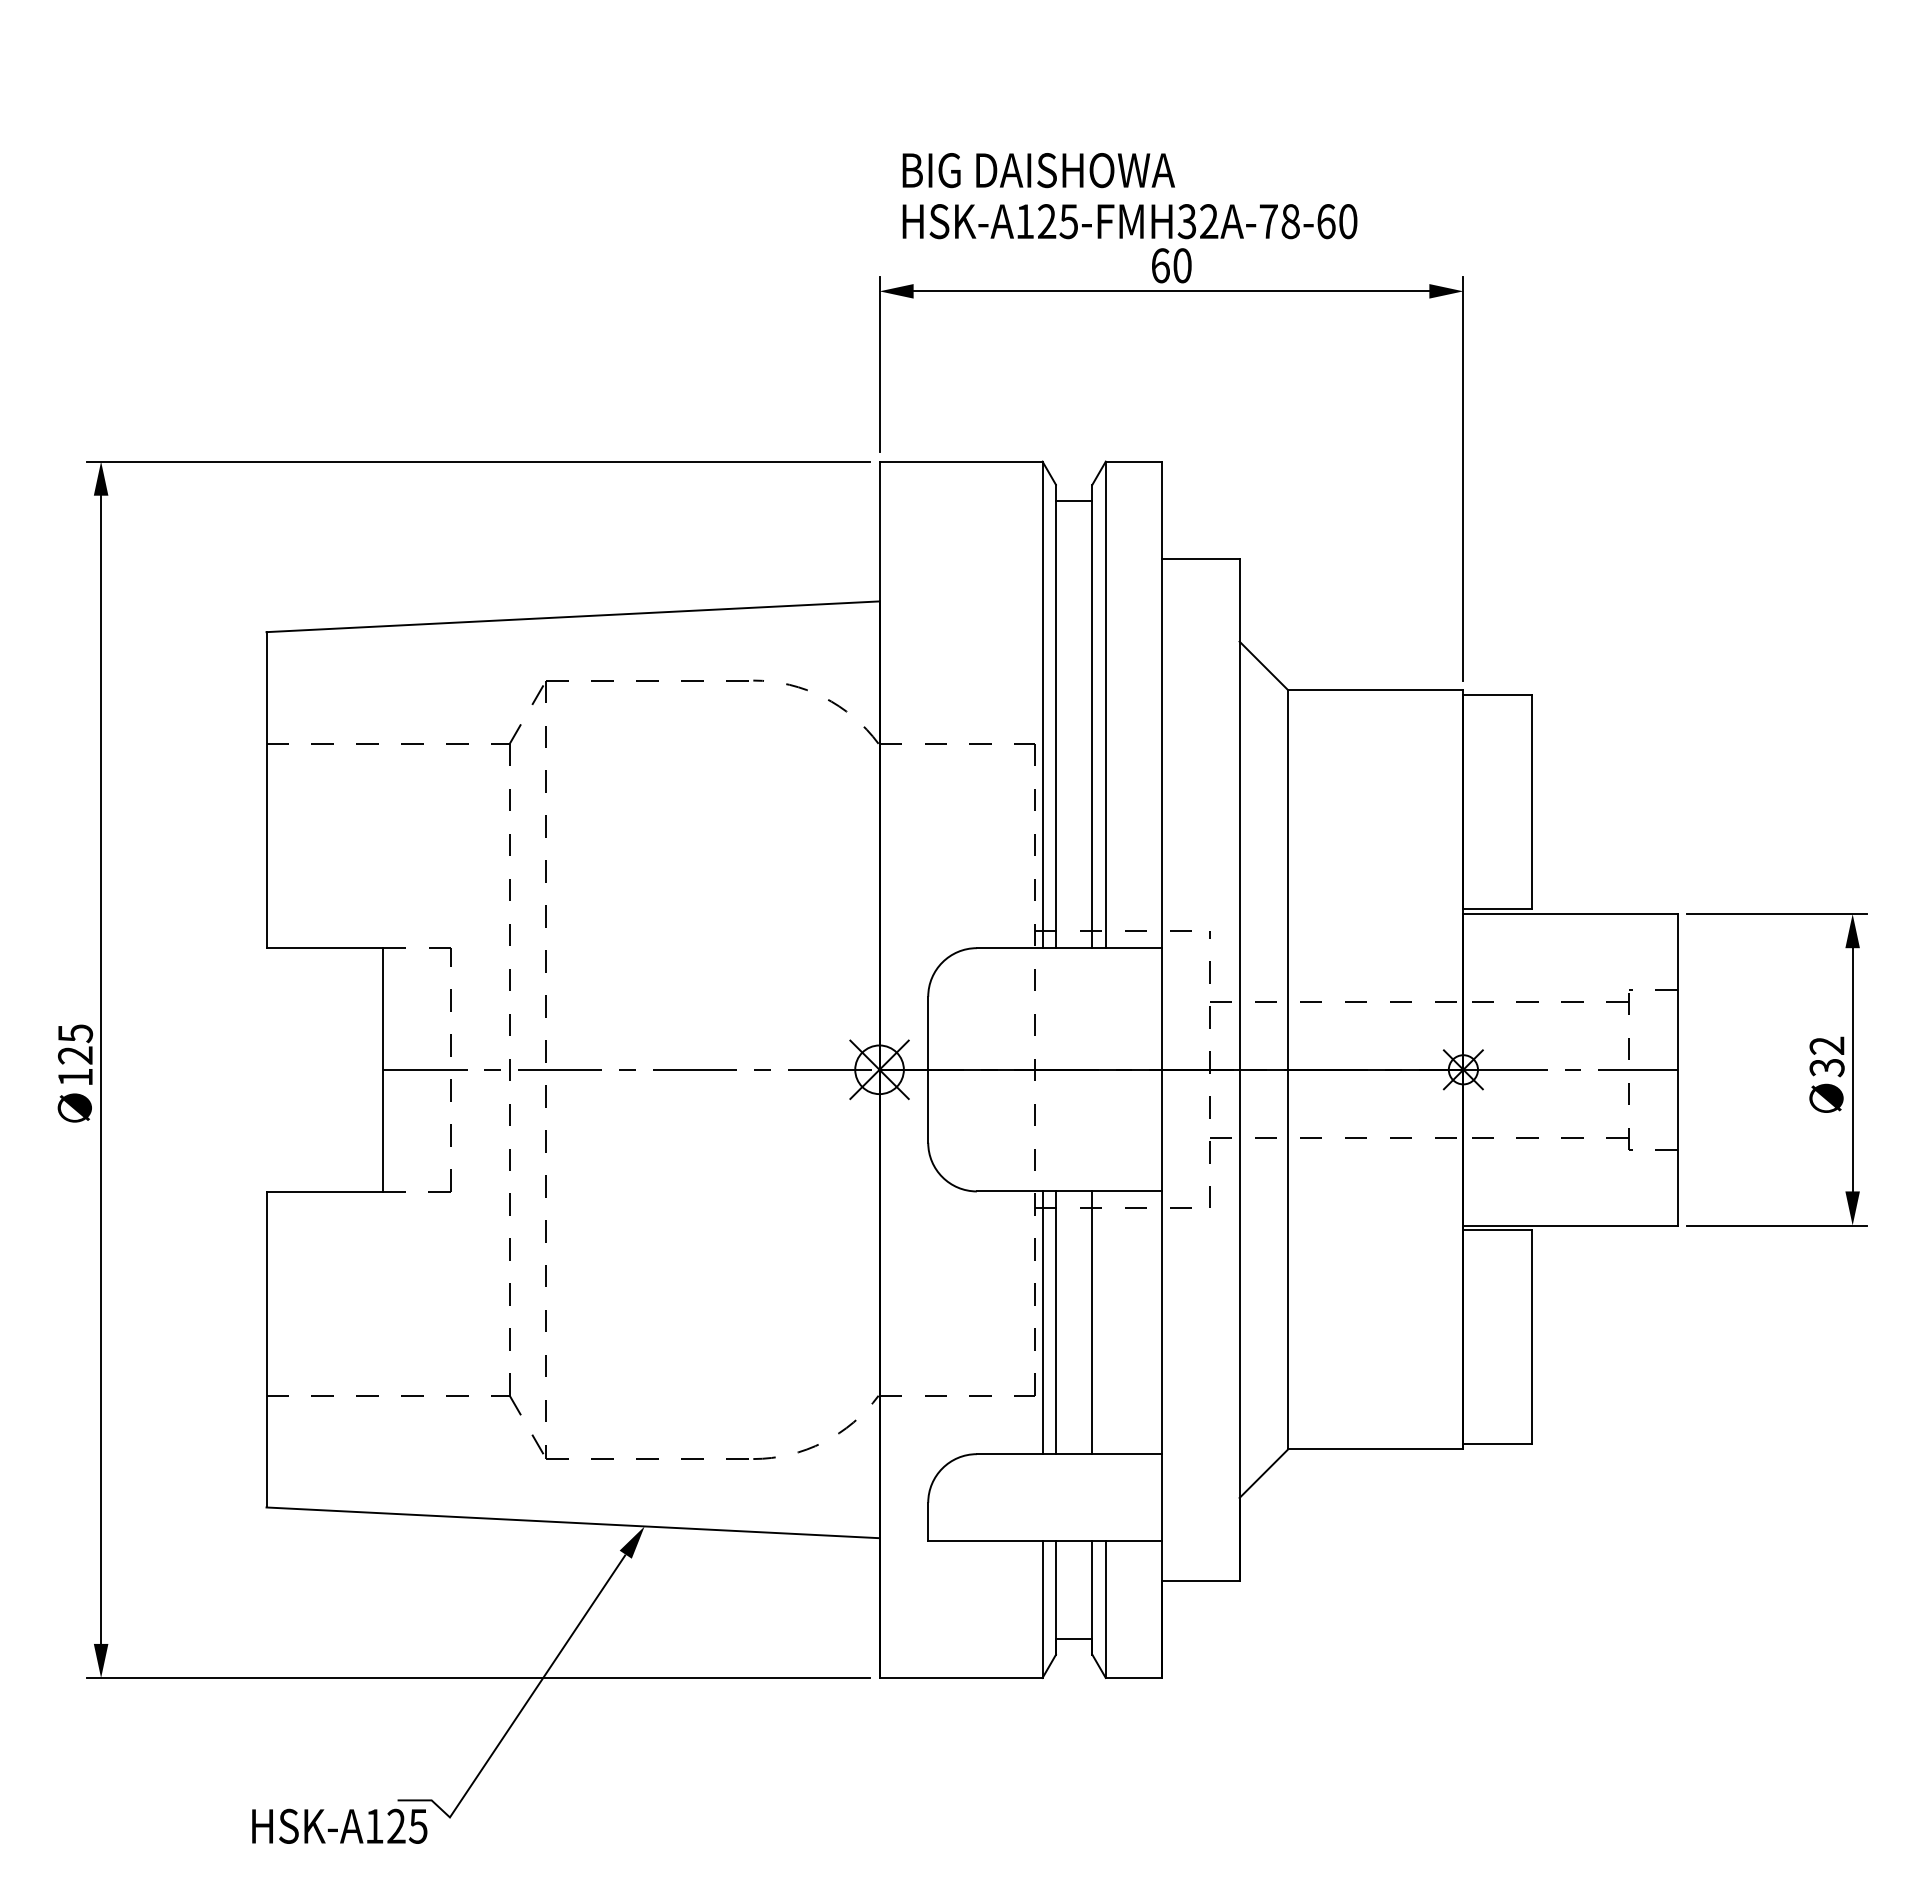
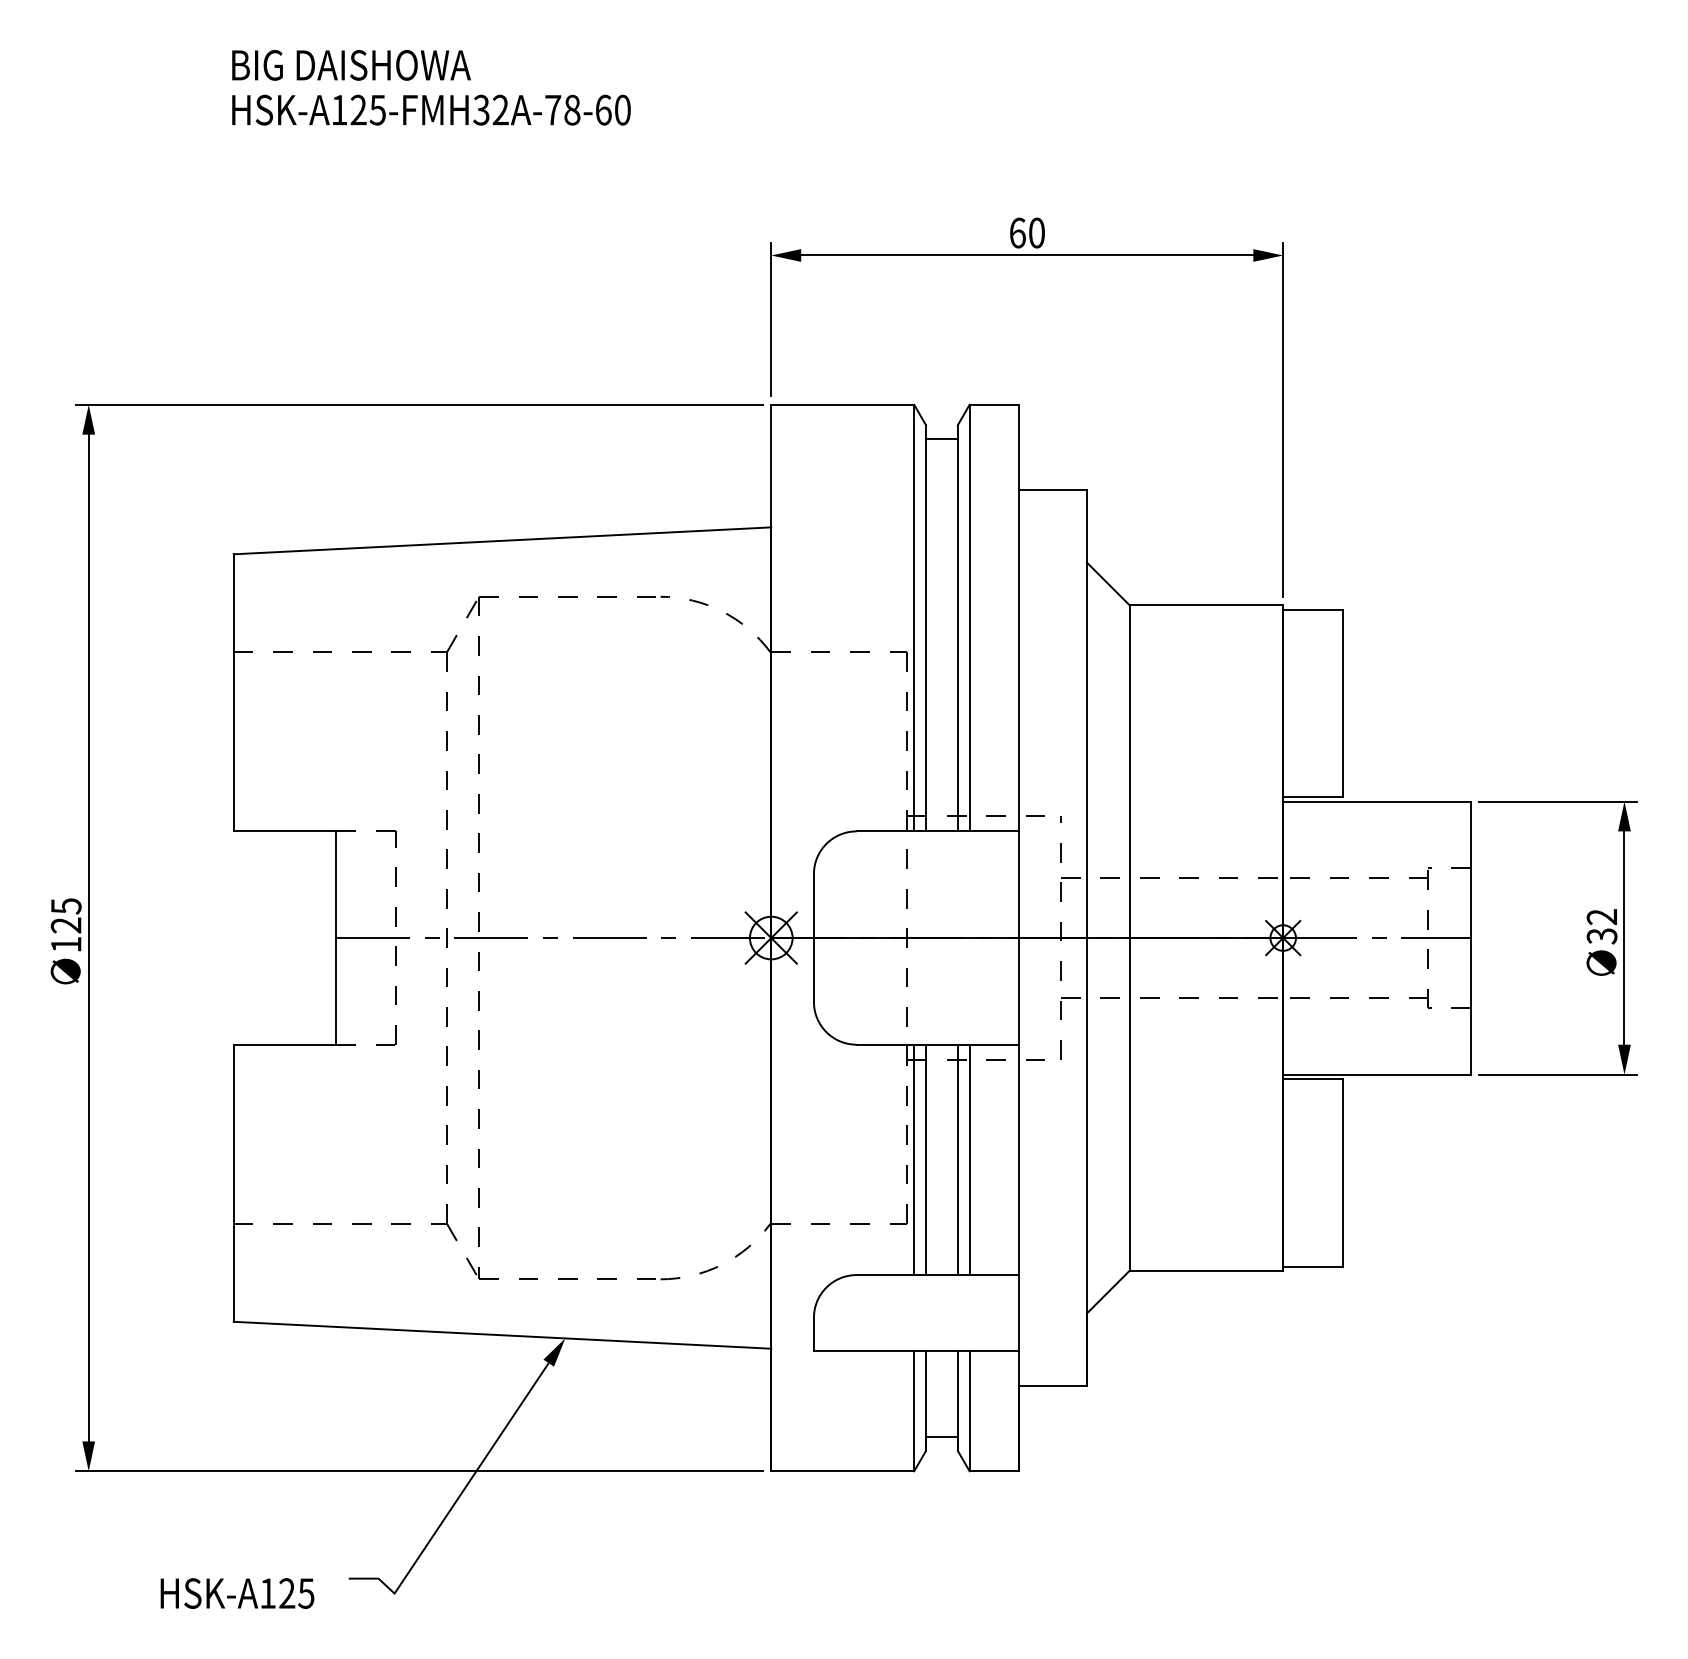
text: (1129, 196) -> (431, 88), moved
line: (1105, 1322) -> (969, 1159), added
text: (339, 1825) -> (237, 1592), moved

